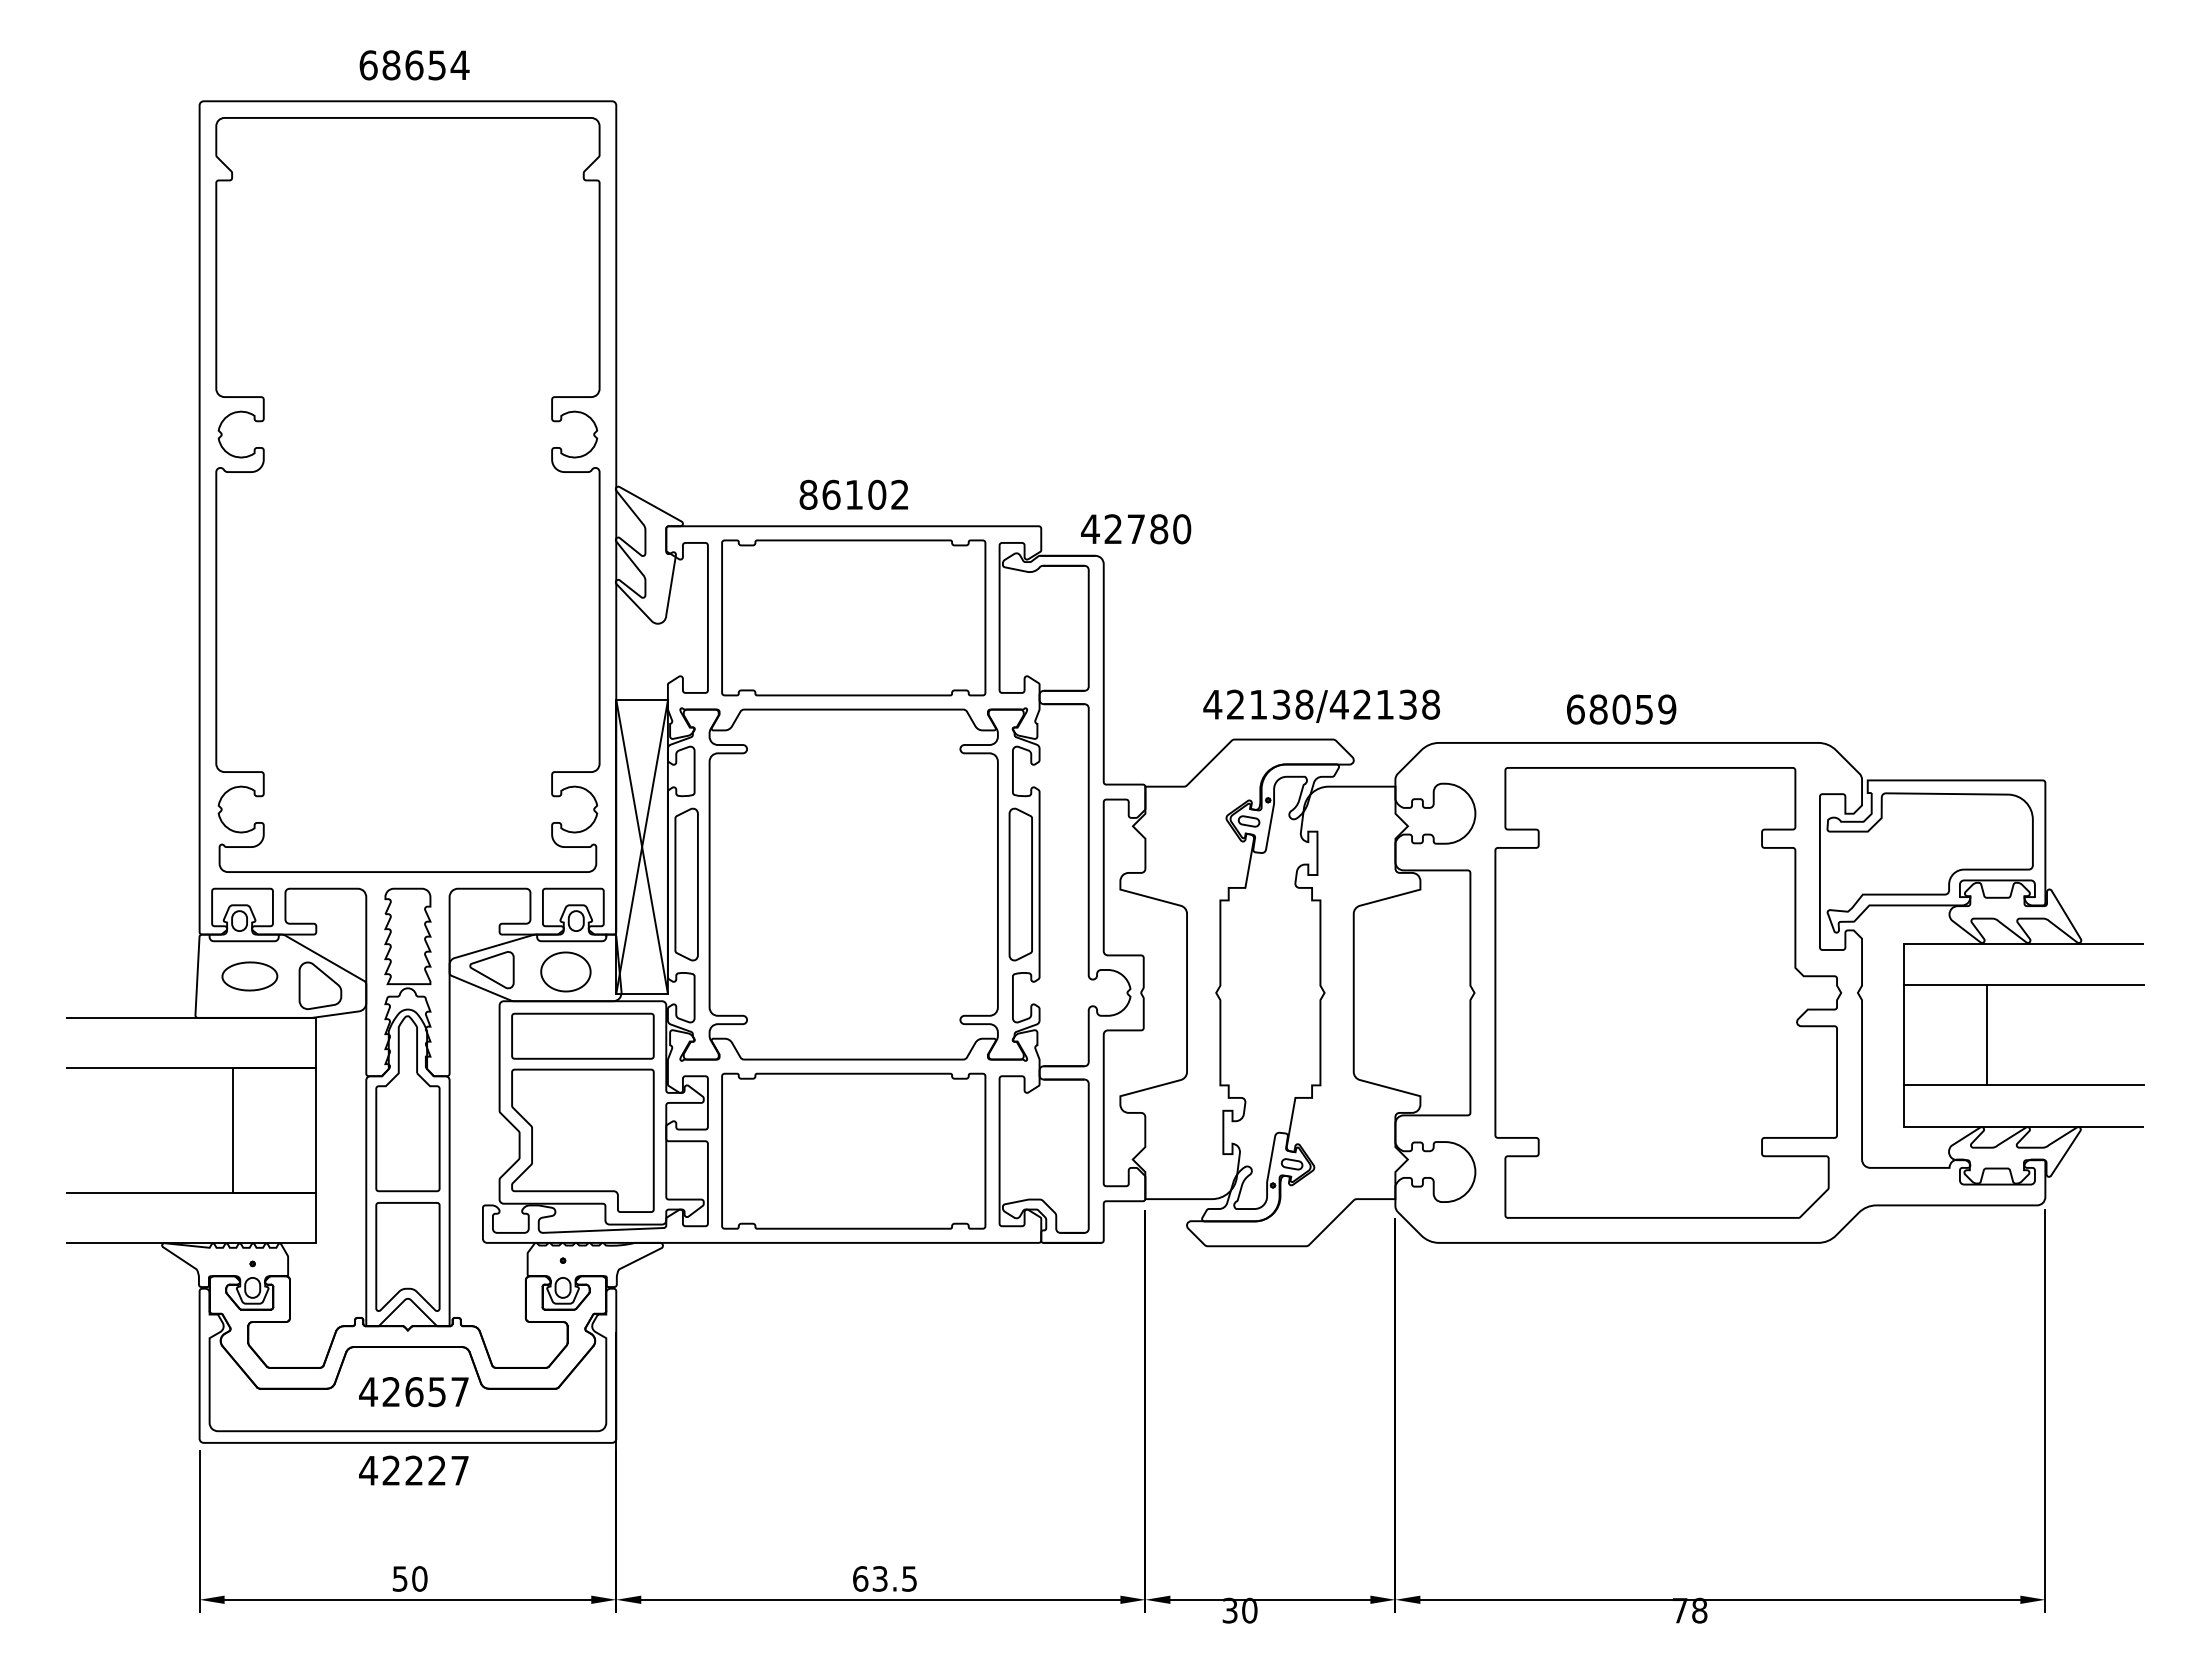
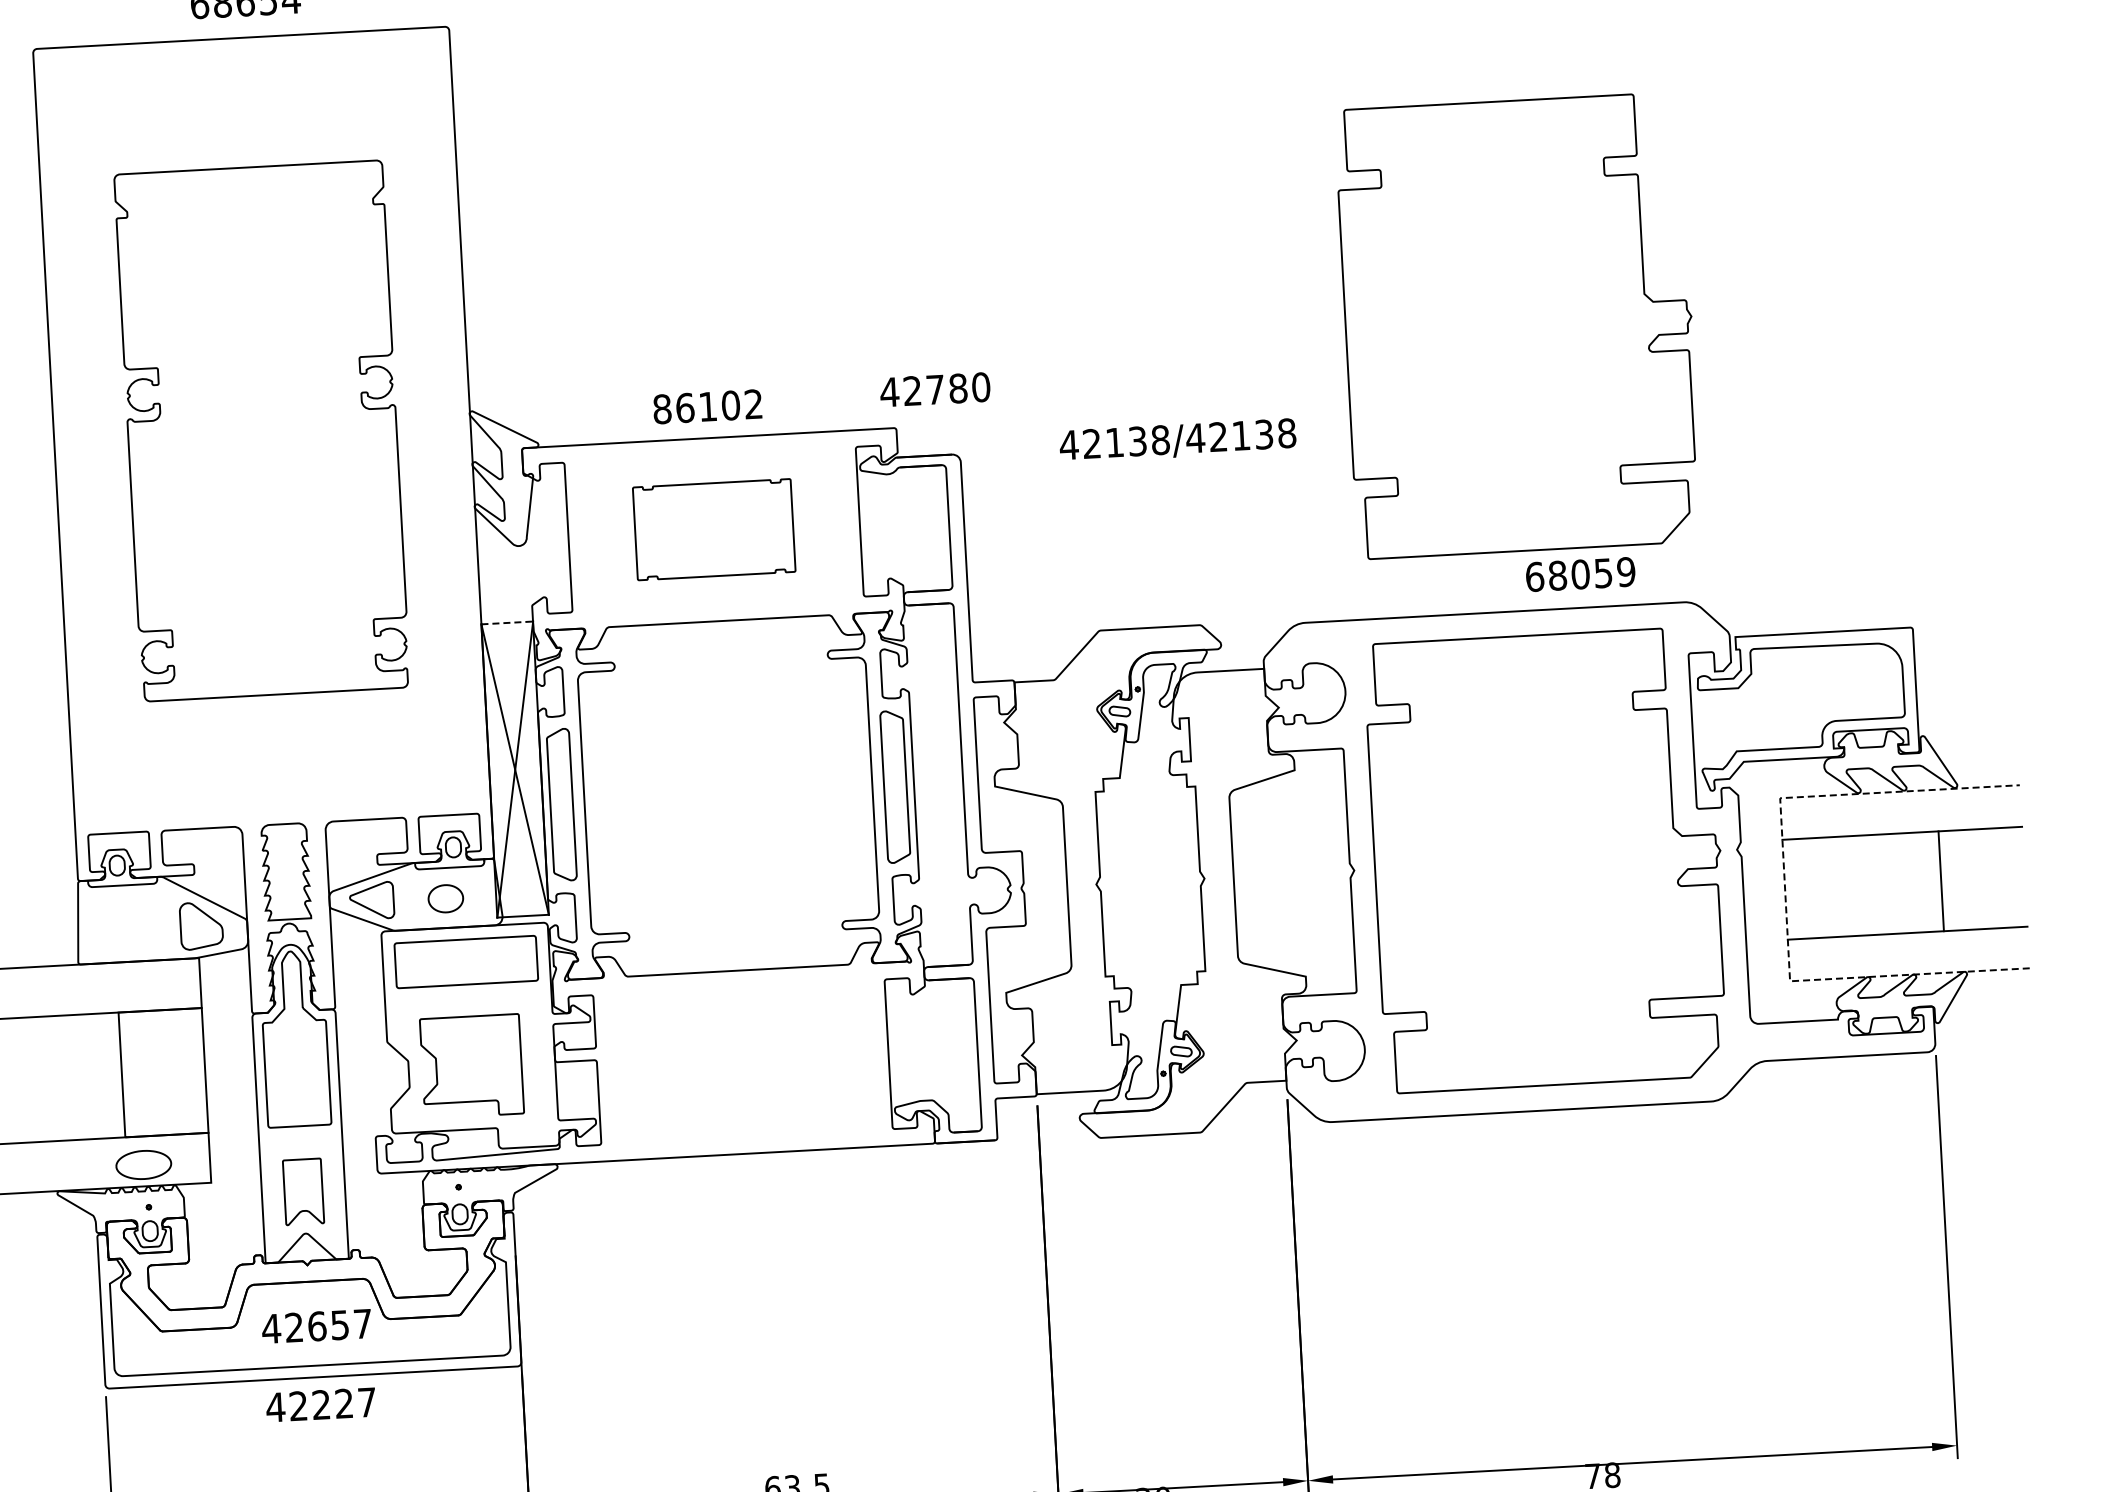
part: (1668, 457) -> (1519, 325), added
part: (407, 494) -> (261, 430), size x0.7
text: (1136, 529) -> (935, 390), moved
part: (853, 617) -> (713, 529), size x0.6
line: (642, 699) -> (507, 622), solid -> dashed
text: (1321, 705) -> (1177, 440), moved
text: (1621, 709) -> (1580, 574), moved
part: (565, 971) -> (445, 898), size x0.7
part: (249, 976) -> (143, 1165), moved
line: (1903, 1035) -> (1784, 889), solid -> dashed
line: (1987, 1035) -> (1941, 881), moved
part: (582, 1140) -> (471, 1066), size x0.7
part: (853, 1150) -> (742, 1061), removed
part: (407, 1256) -> (303, 1191), size x0.6

